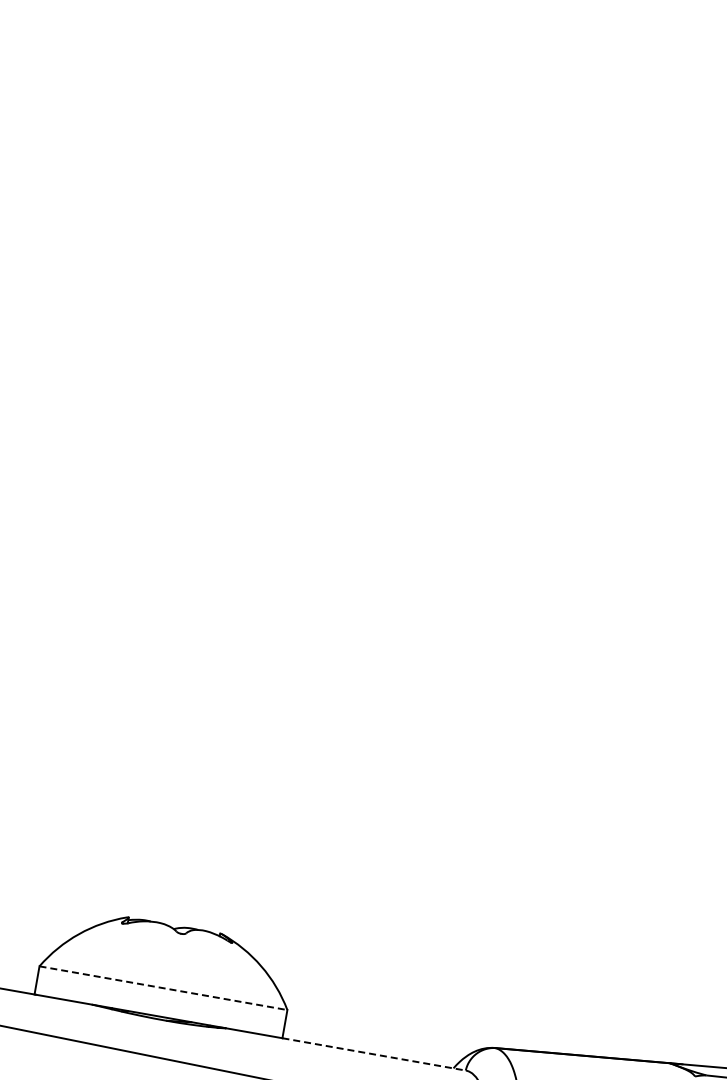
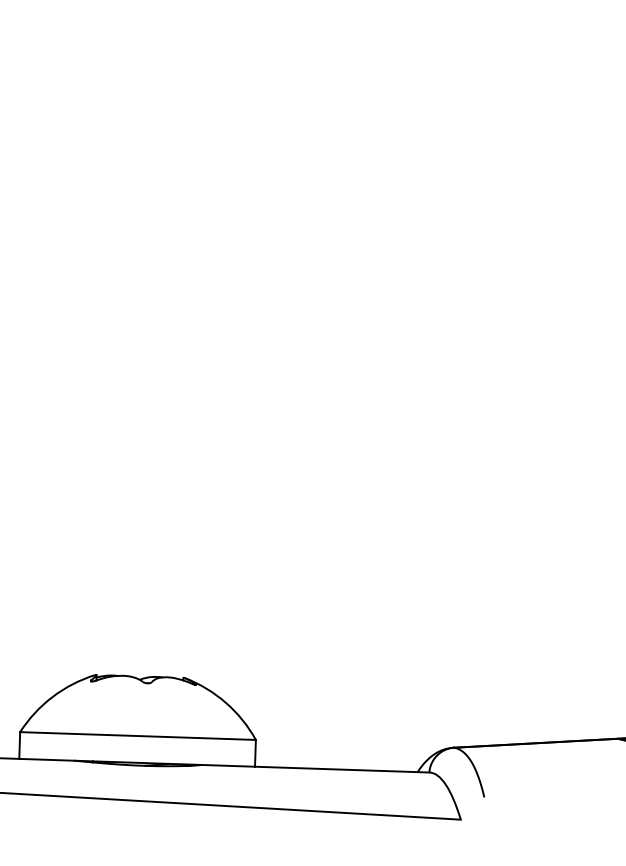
line: (163, 988) -> (138, 736), dashed -> solid
line: (374, 1054) -> (342, 769), dashed -> solid

